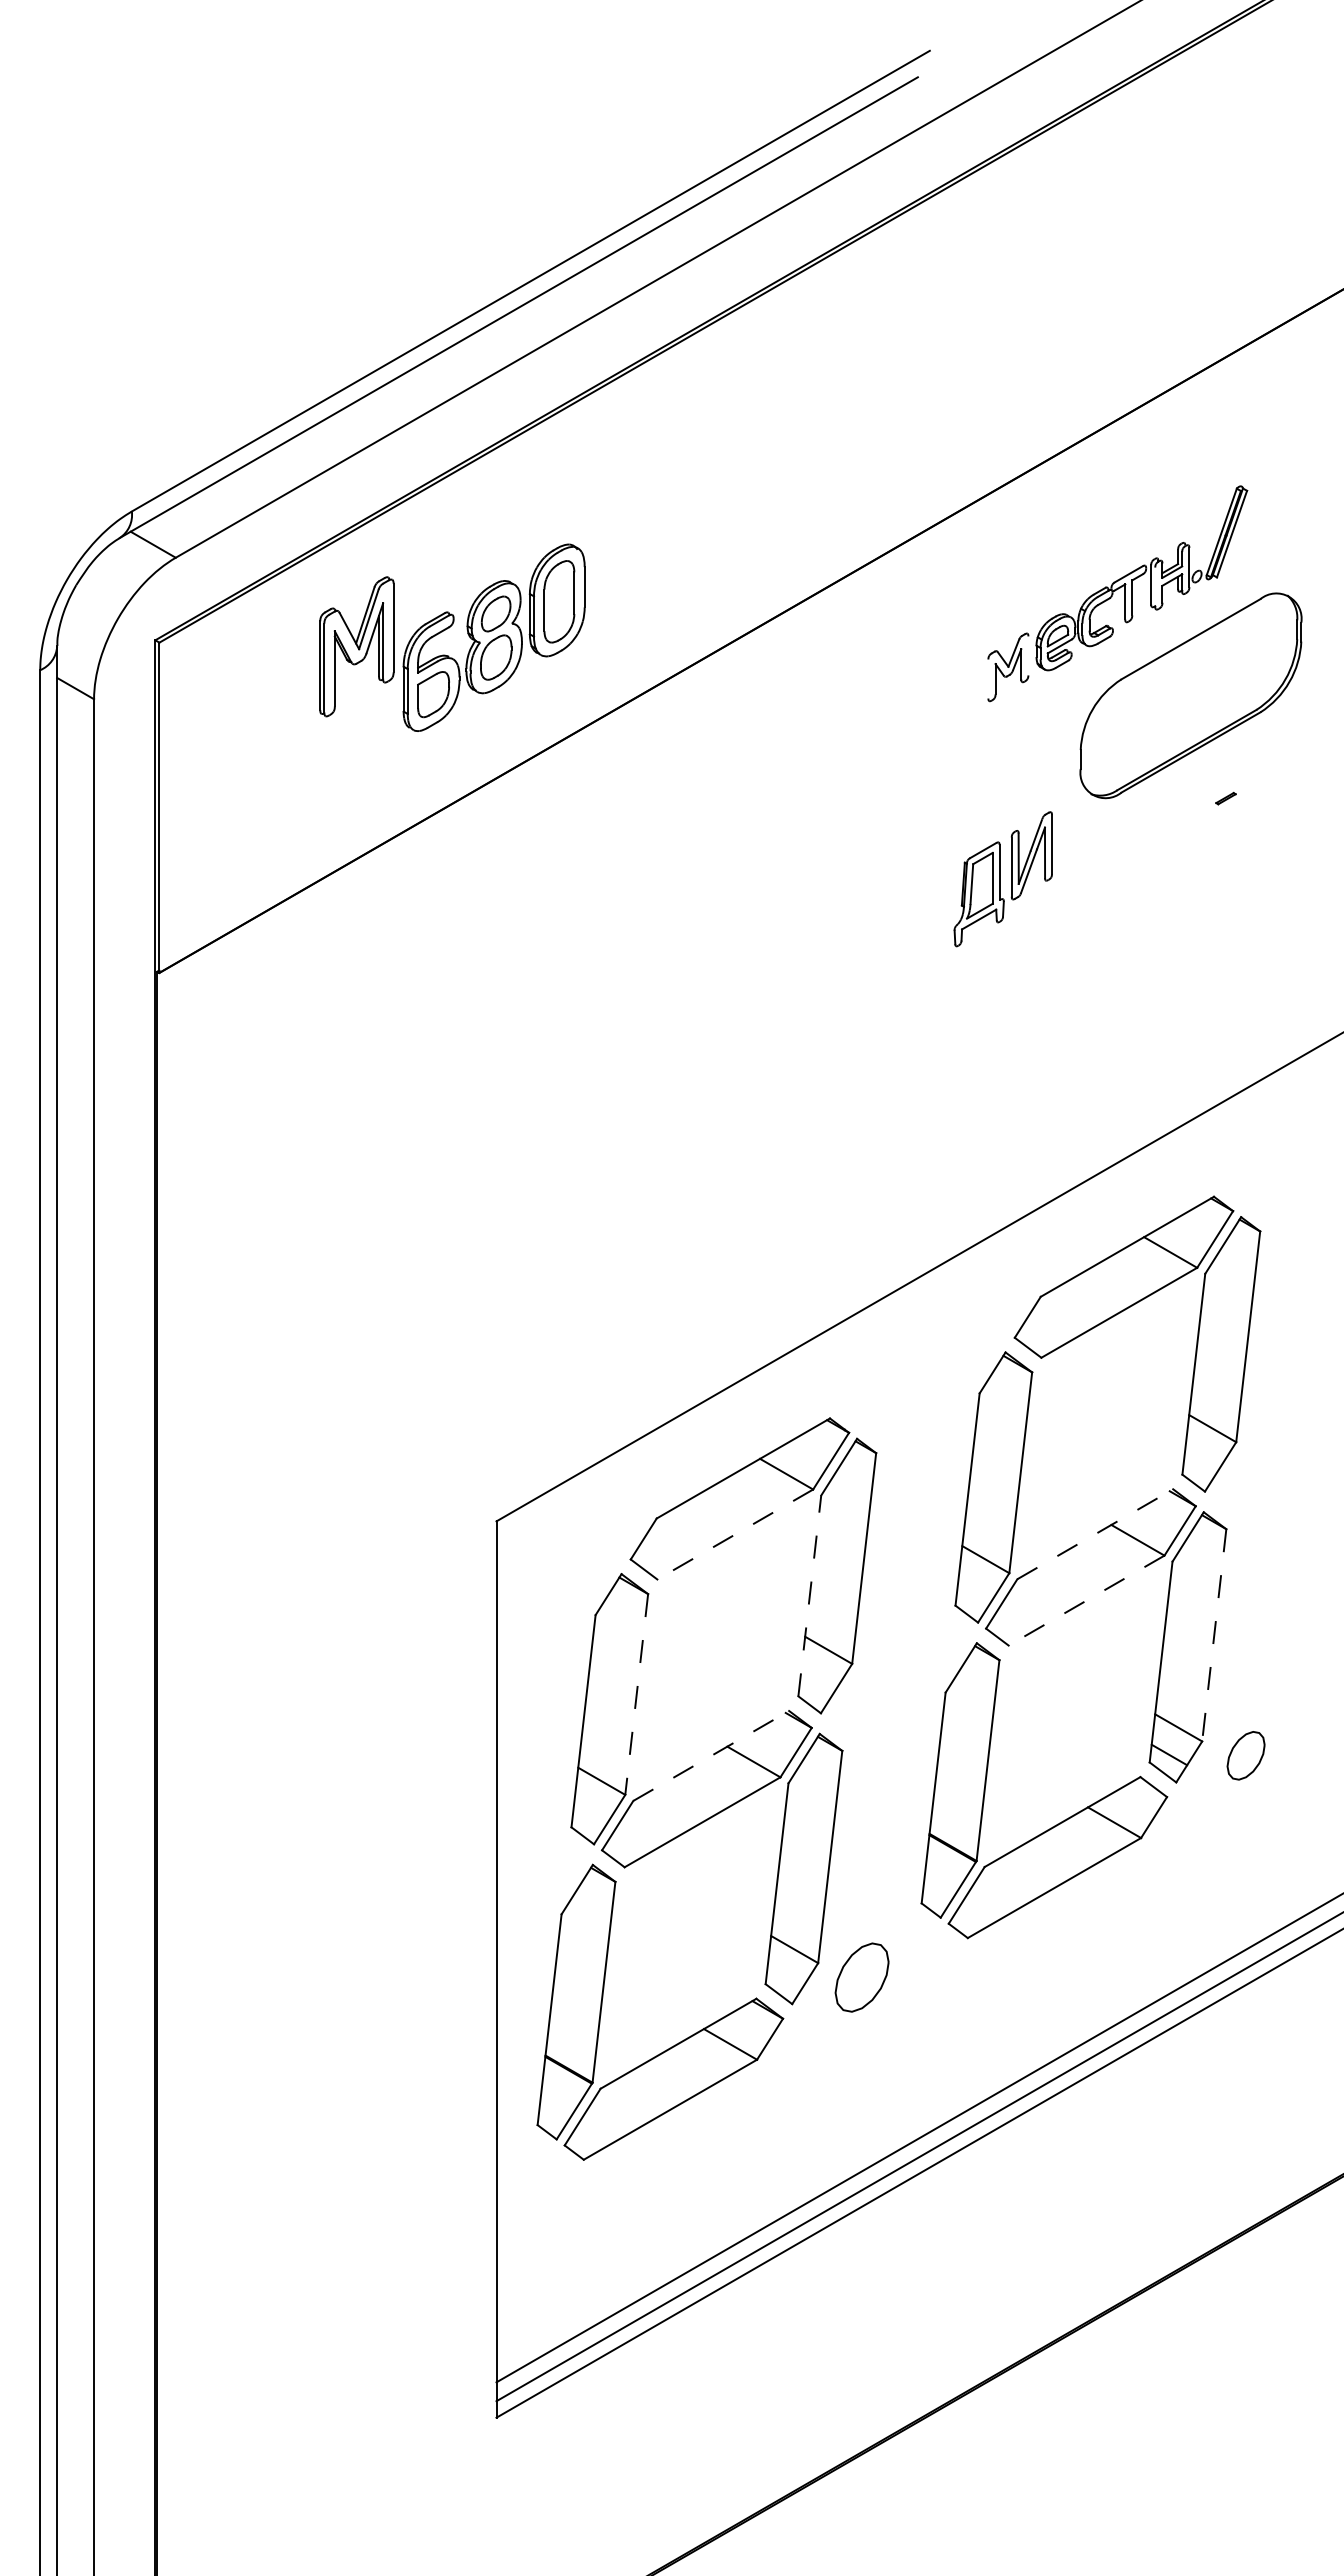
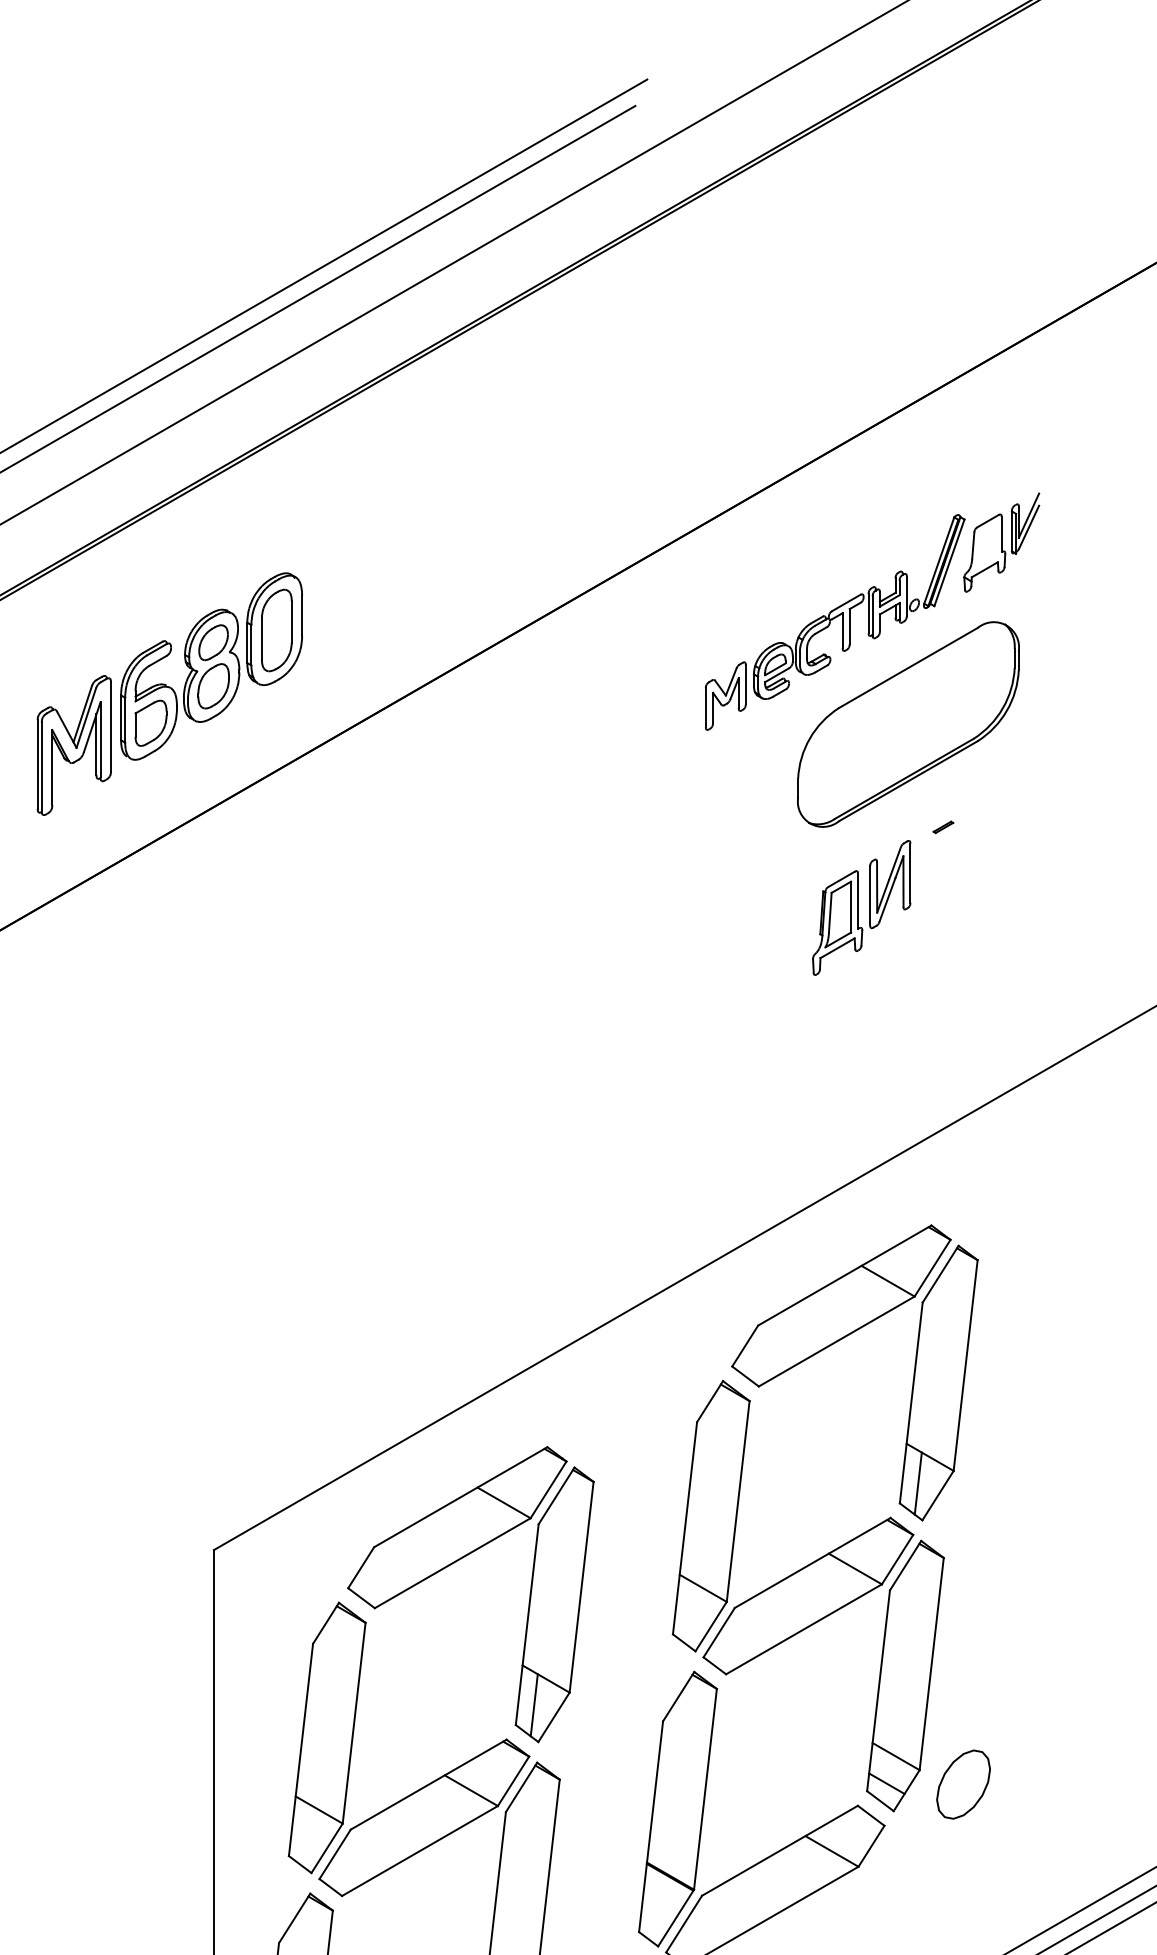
part: (1283, 513) -> (1000, 542), added
line: (1155, 586) -> (872, 615), added
part: (356, 646) -> (73, 745), moved
line: (1028, 655) -> (745, 684), added
line: (988, 678) -> (705, 707), added
part: (1002, 879) -> (860, 908), moved
line: (1200, 1454) -> (917, 1483), added
line: (735, 1534) -> (452, 1563), dashed -> solid
line: (1095, 1534) -> (812, 1563), dashed -> solid
line: (809, 1595) -> (526, 1624), dashed -> solid
line: (1086, 1600) -> (803, 1629), dashed -> solid
line: (1214, 1635) -> (931, 1664), dashed -> solid
line: (816, 1676) -> (533, 1705), added
line: (636, 1694) -> (353, 1723), dashed -> solid
line: (711, 1755) -> (428, 1784), dashed -> solid
part: (1245, 1755) -> (962, 1784), size x1.43

